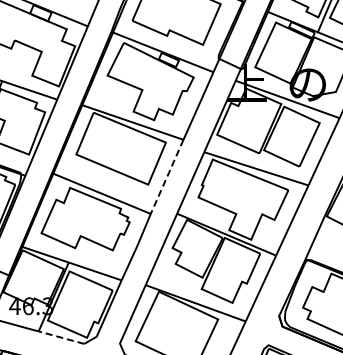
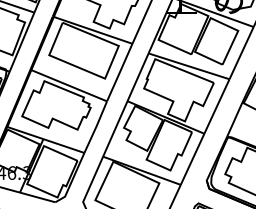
line: (167, 176) -> (120, 72), dashed -> solid
line: (61, 337) -> (37, 197), dashed -> solid

